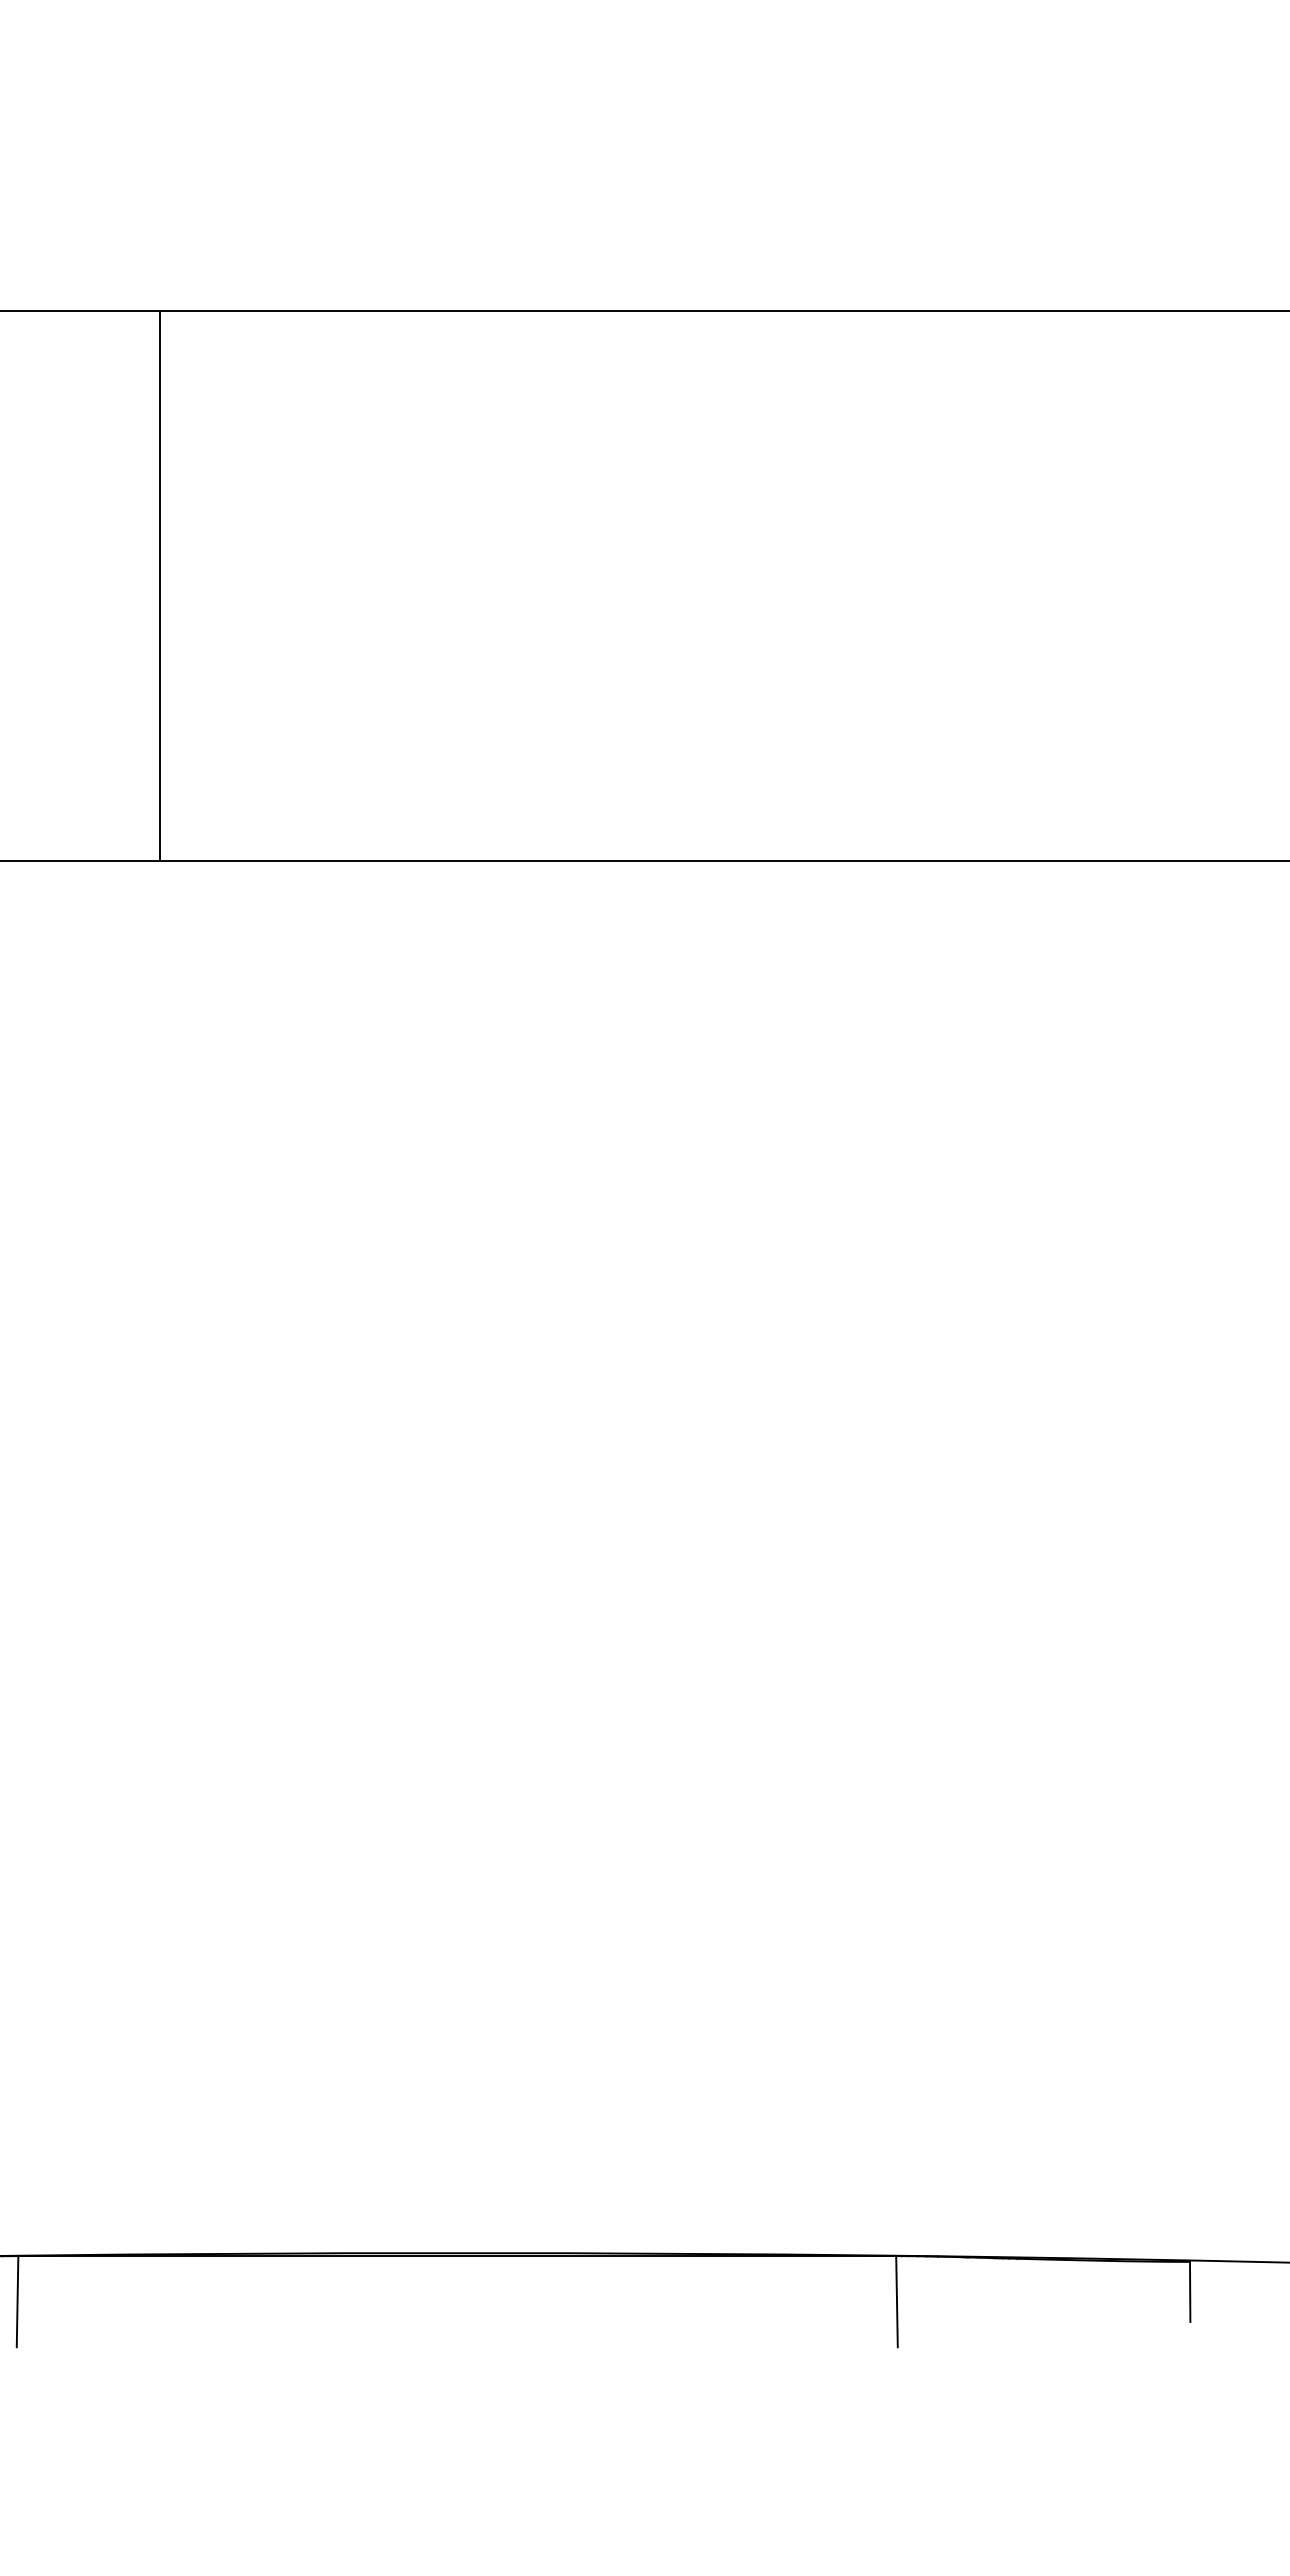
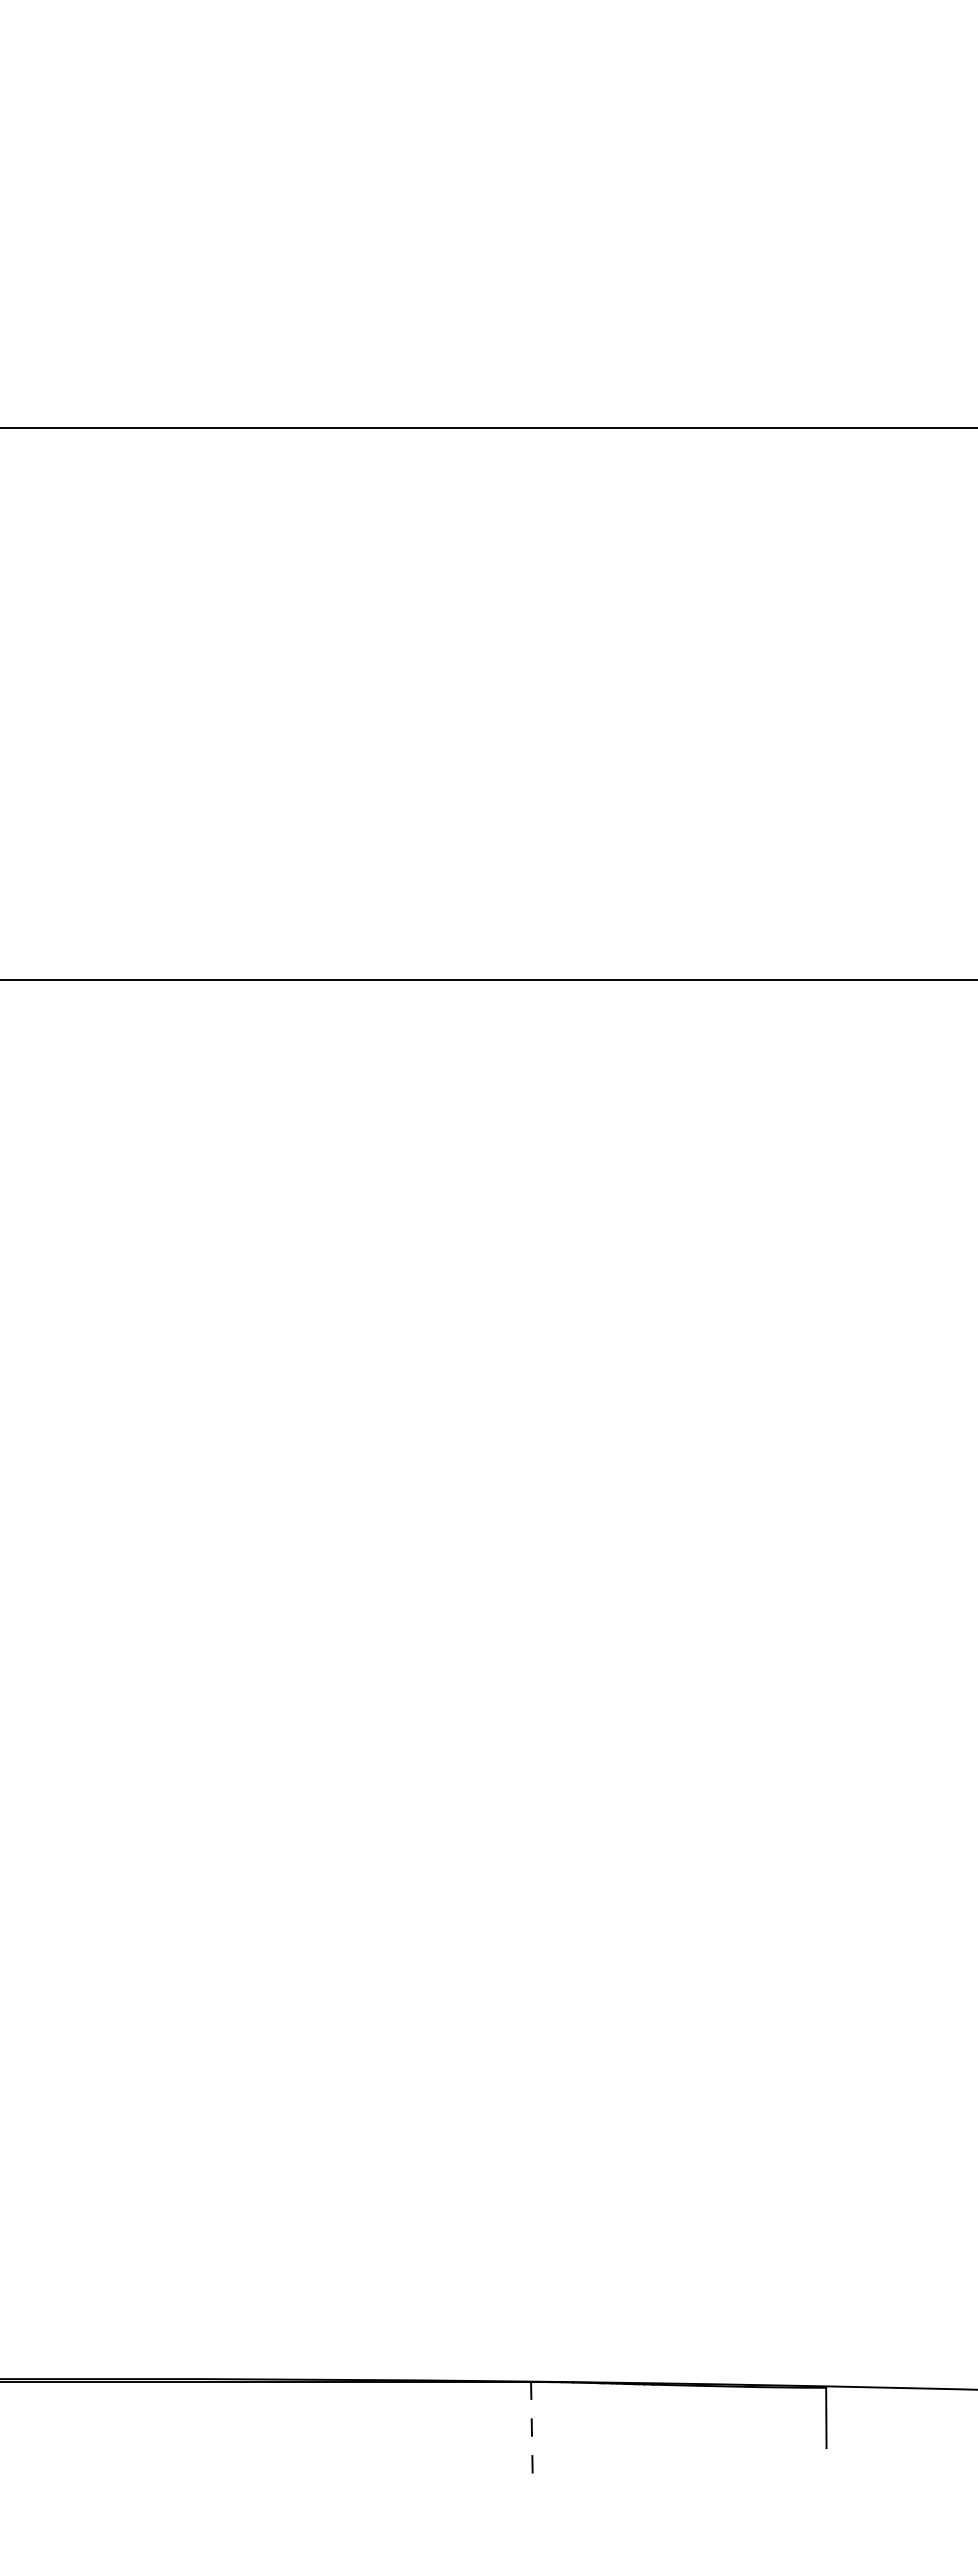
line: (897, 2301) -> (532, 2427), solid -> dashed

